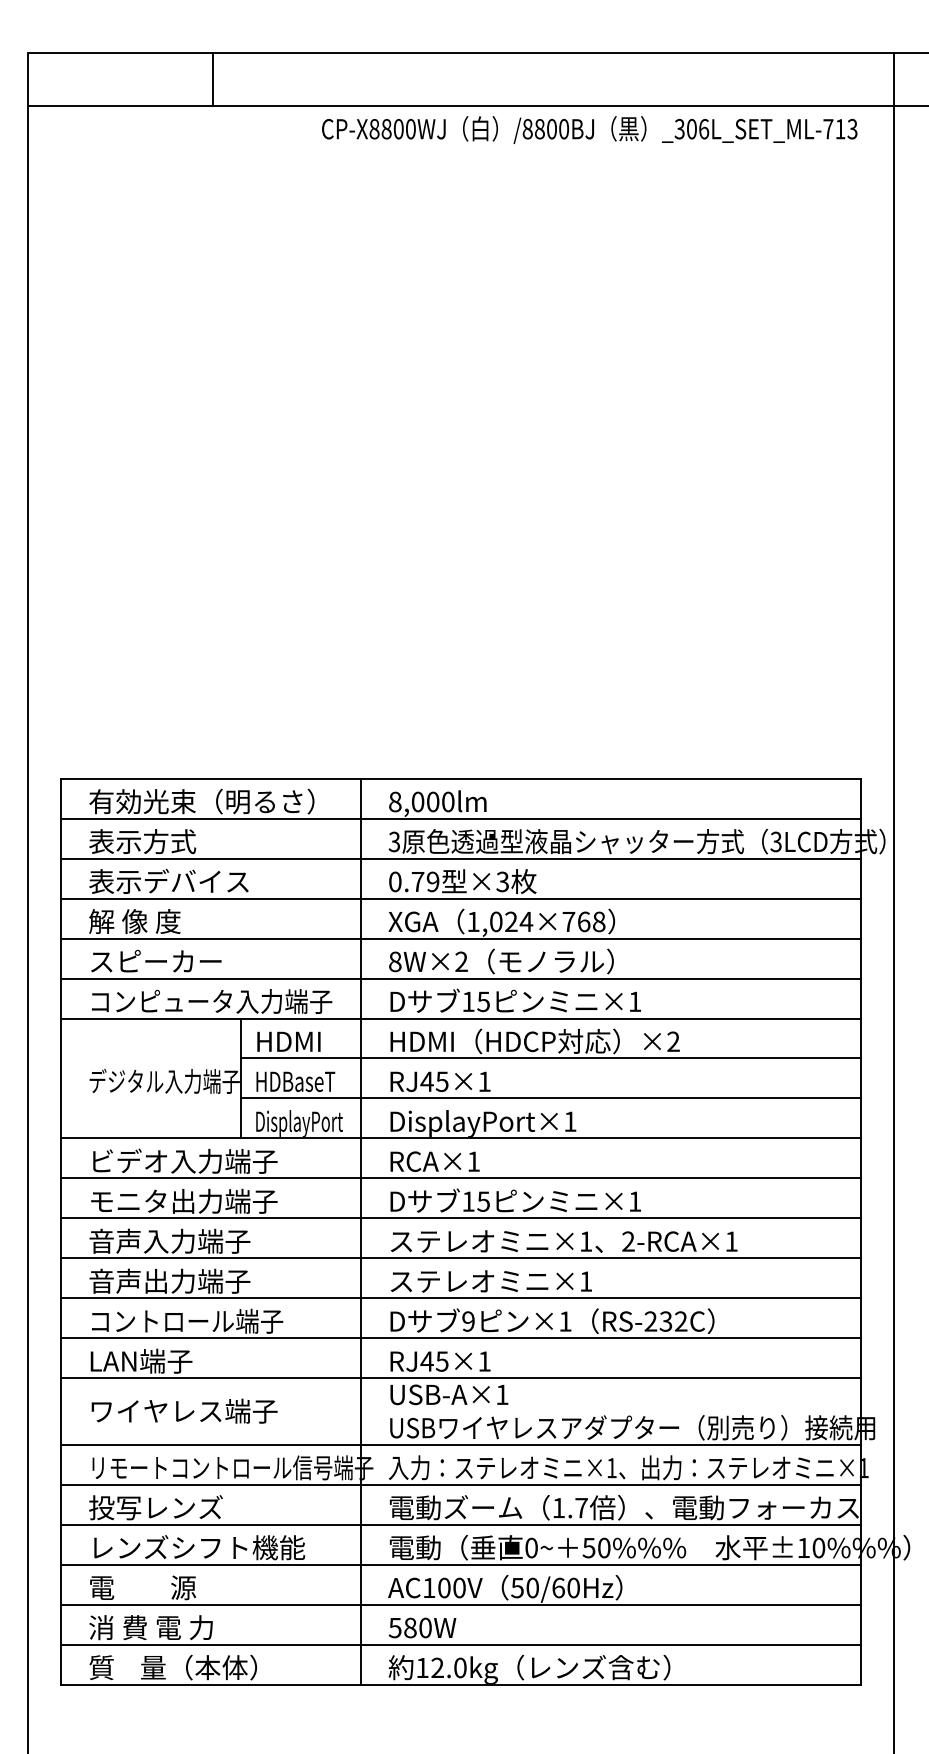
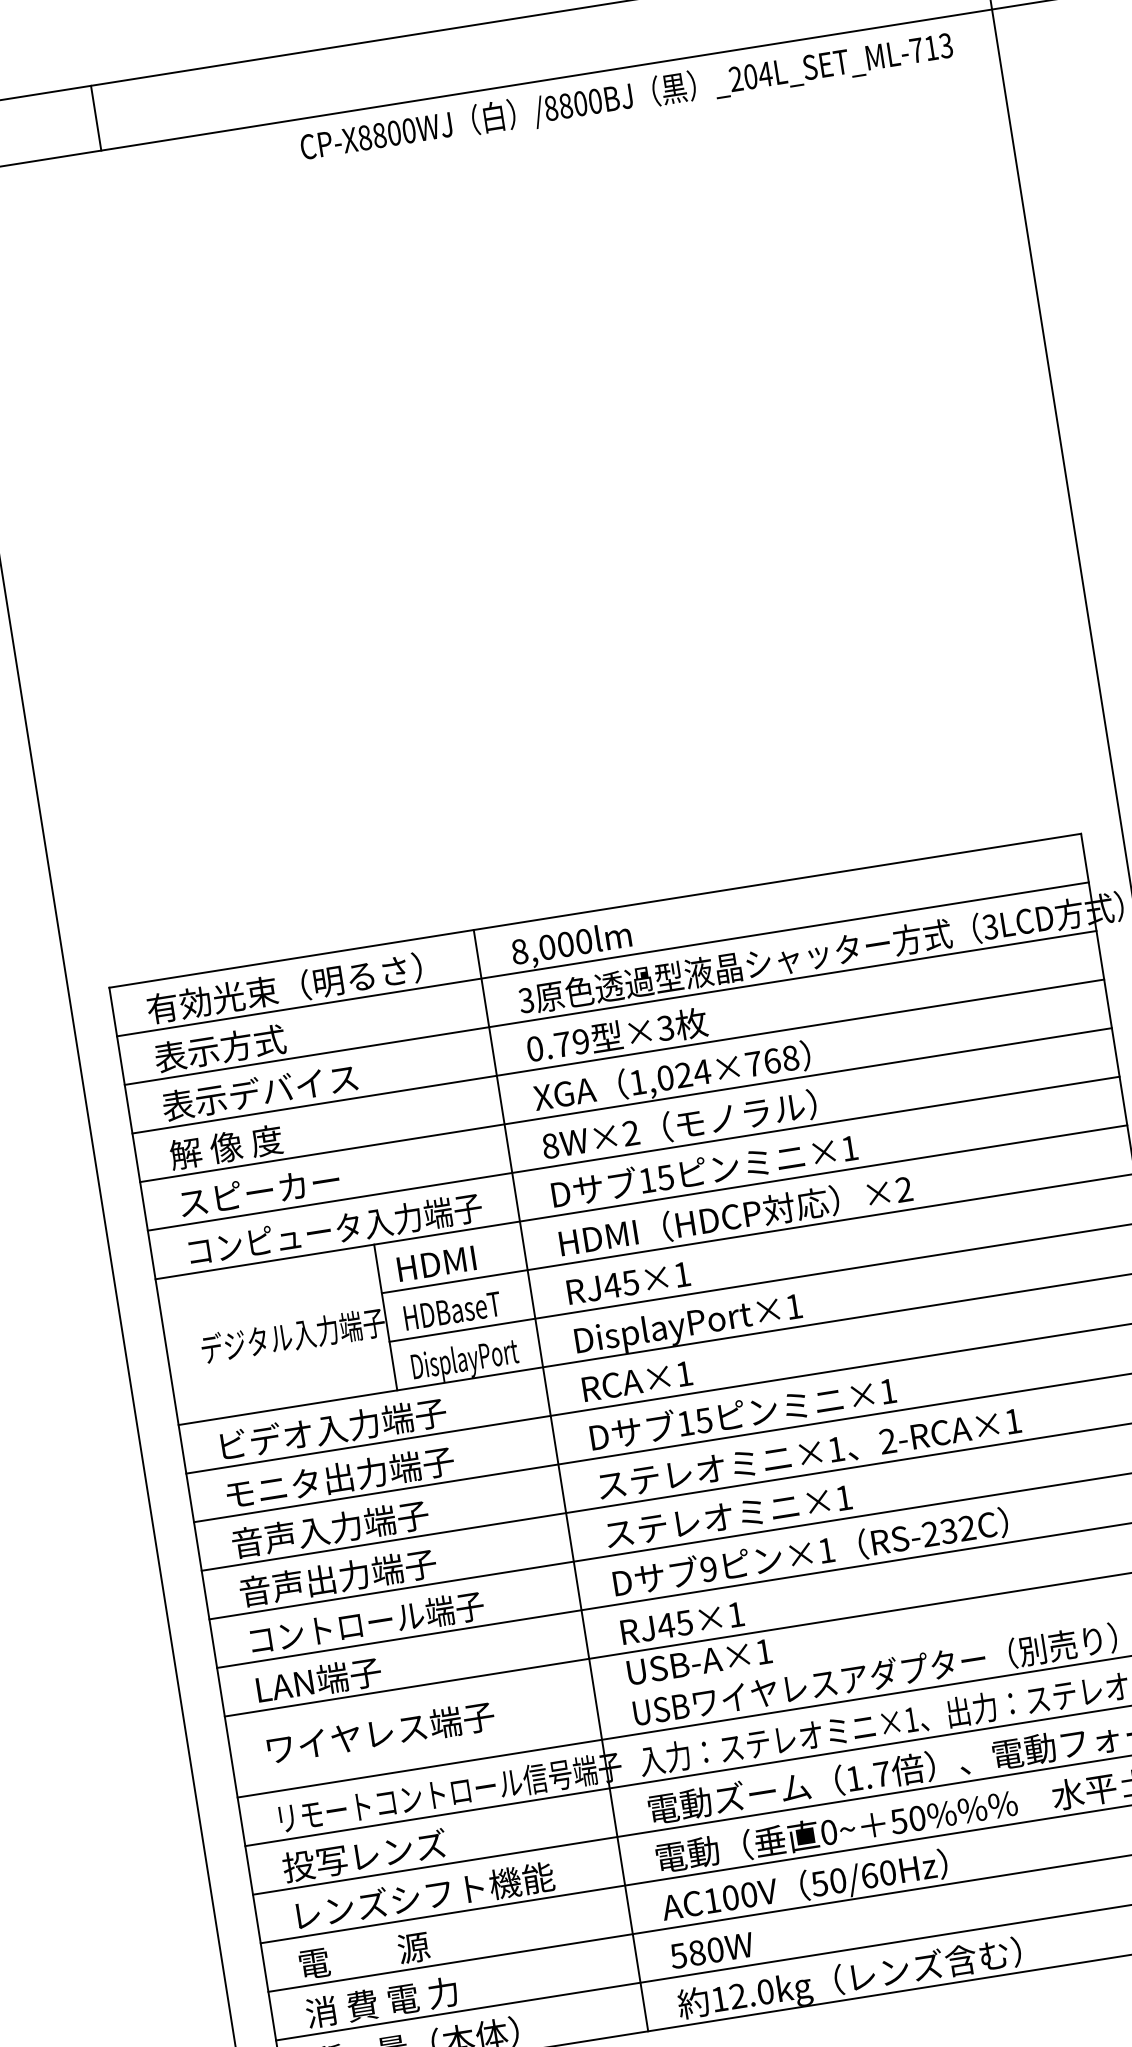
line: (213, 78) -> (96, 117), moved
text: (691, 128) -> (750, 76), _306L_SET_ML-713 -> _204L_SET_ML-713

